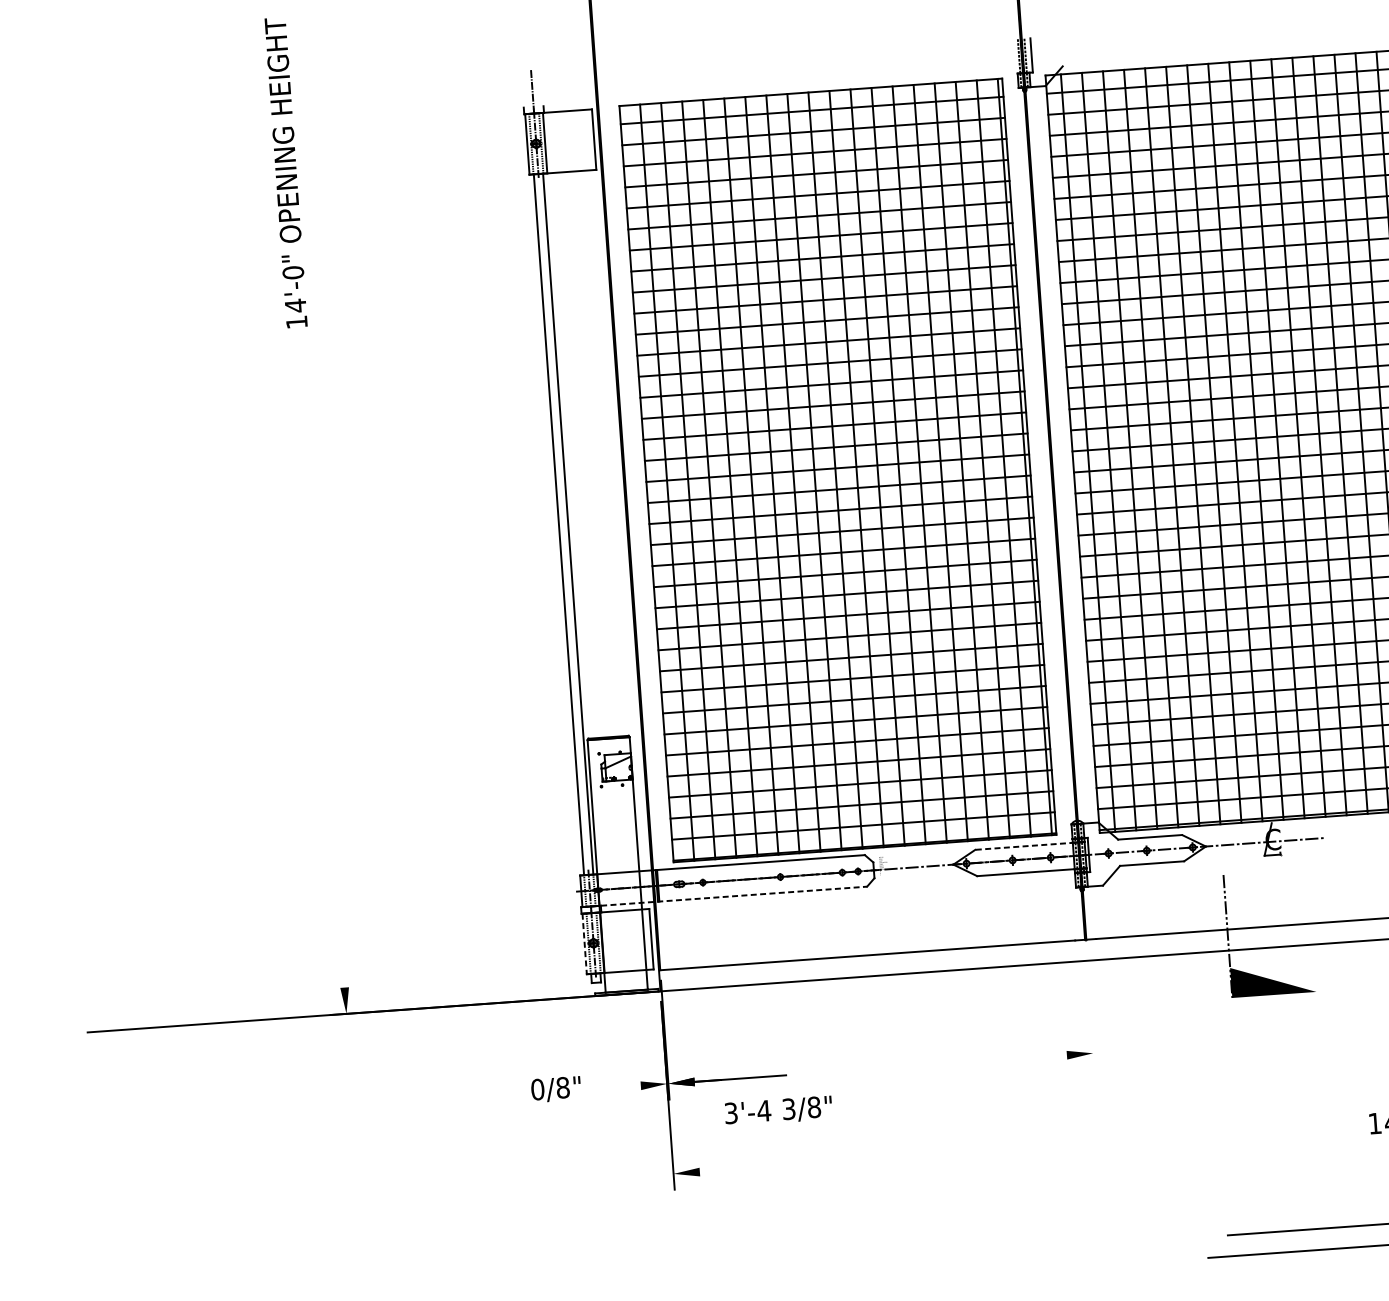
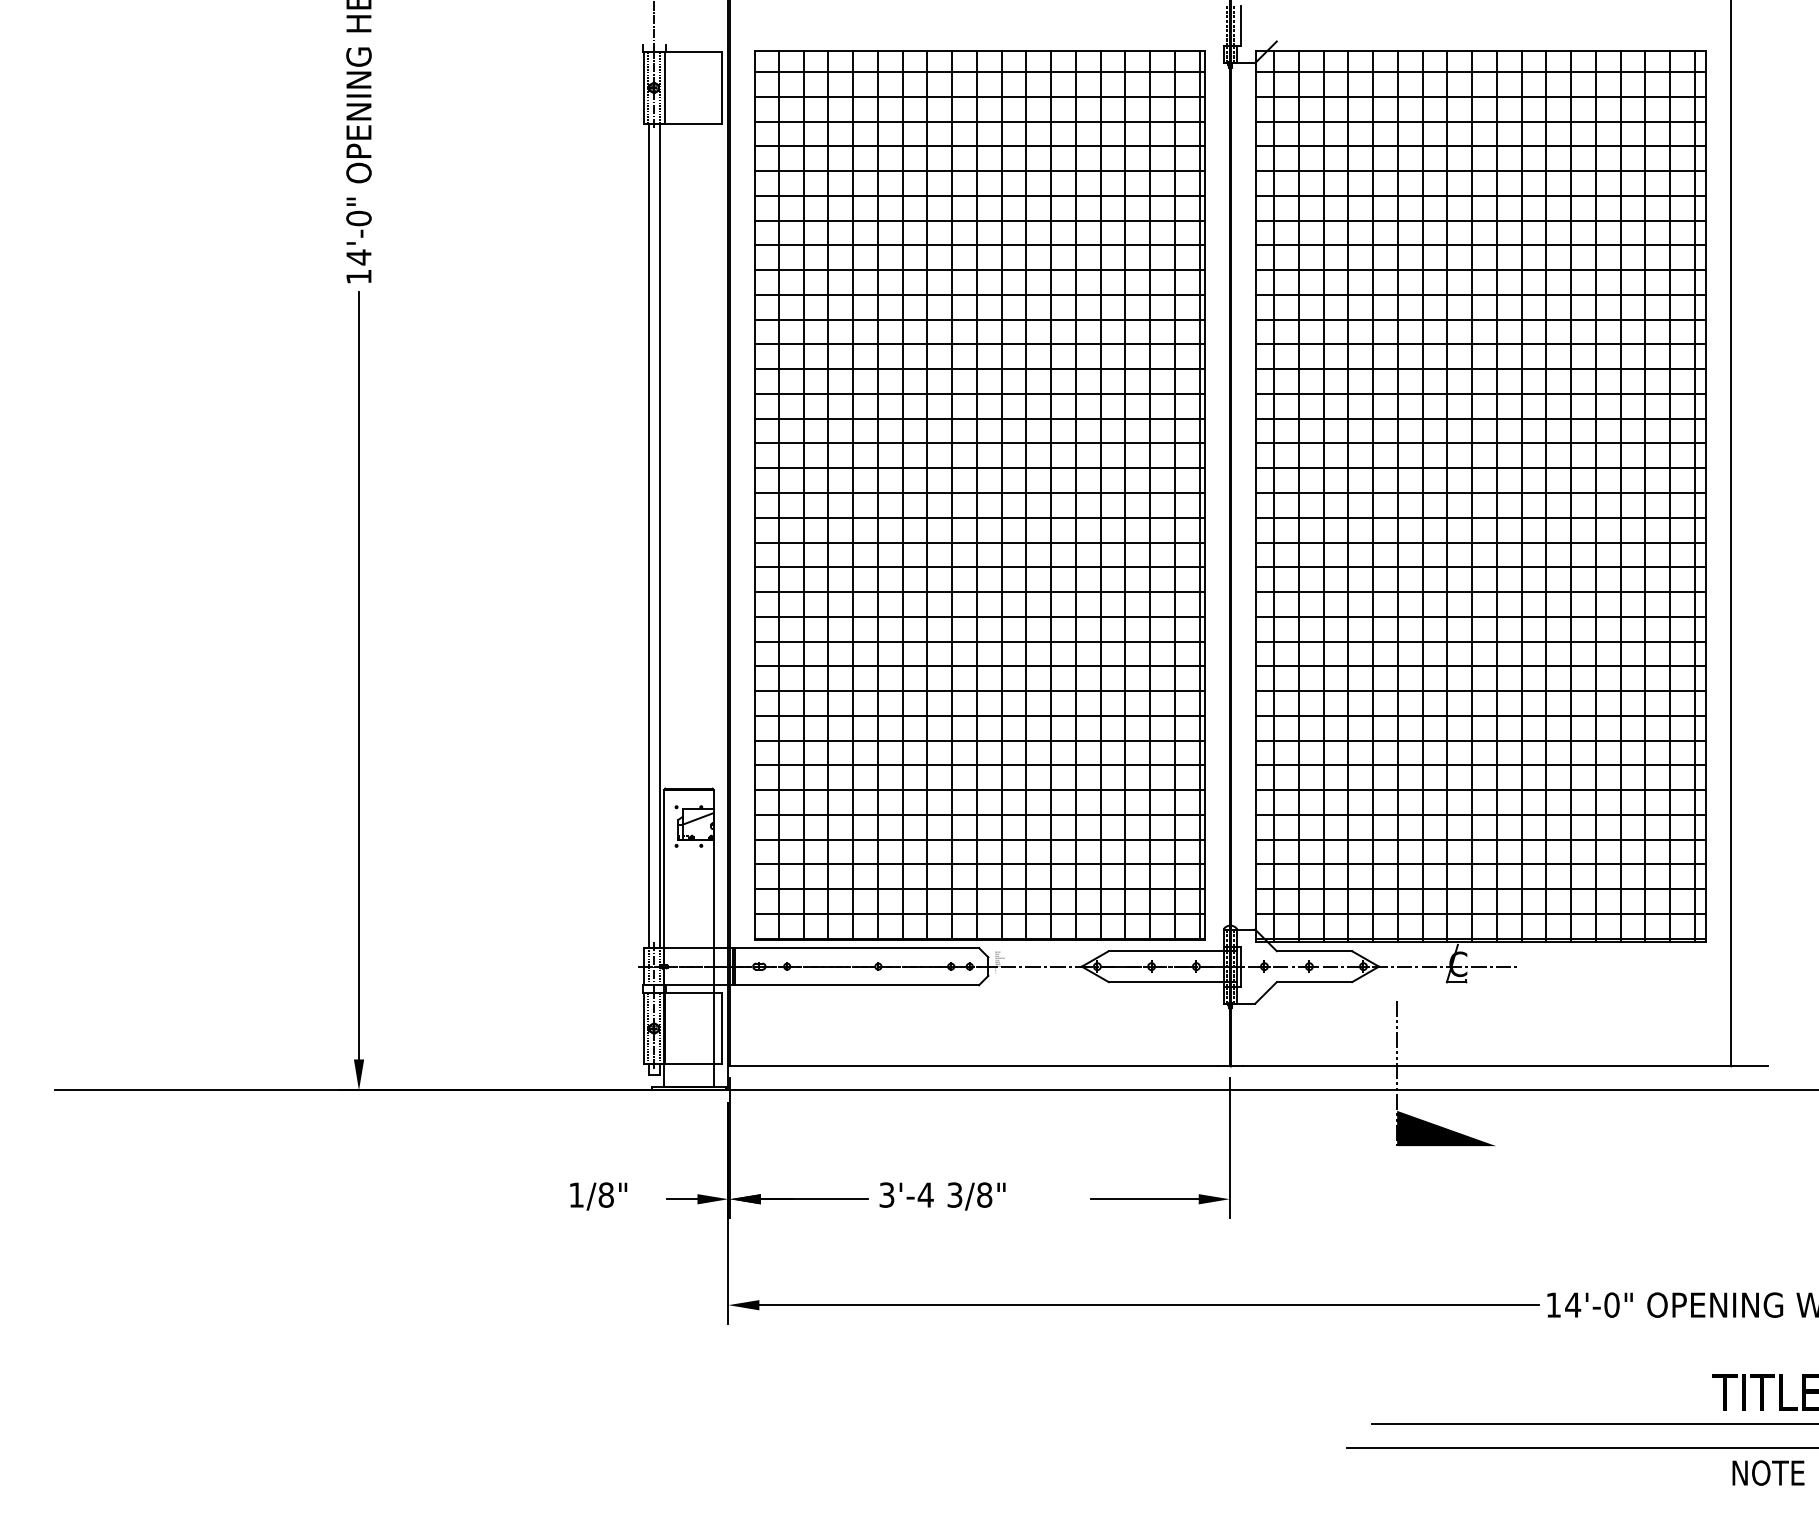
line: (320, 661) -> (358, 675), added
line: (1029, 846) -> (1172, 951), dashed -> solid
line: (725, 897) -> (812, 985), dashed -> solid
line: (584, 943) -> (643, 1028), dashed -> solid
line: (1089, 1009) -> (1229, 1147), added
line: (1020, 1058) -> (1144, 1199), added
line: (627, 1086) -> (681, 1199), added
text: (537, 1089) -> (576, 1194), 0/8" -> 1/8"
text: (778, 1111) -> (942, 1196), moved
line: (1030, 1148) -> (1148, 1305), added

